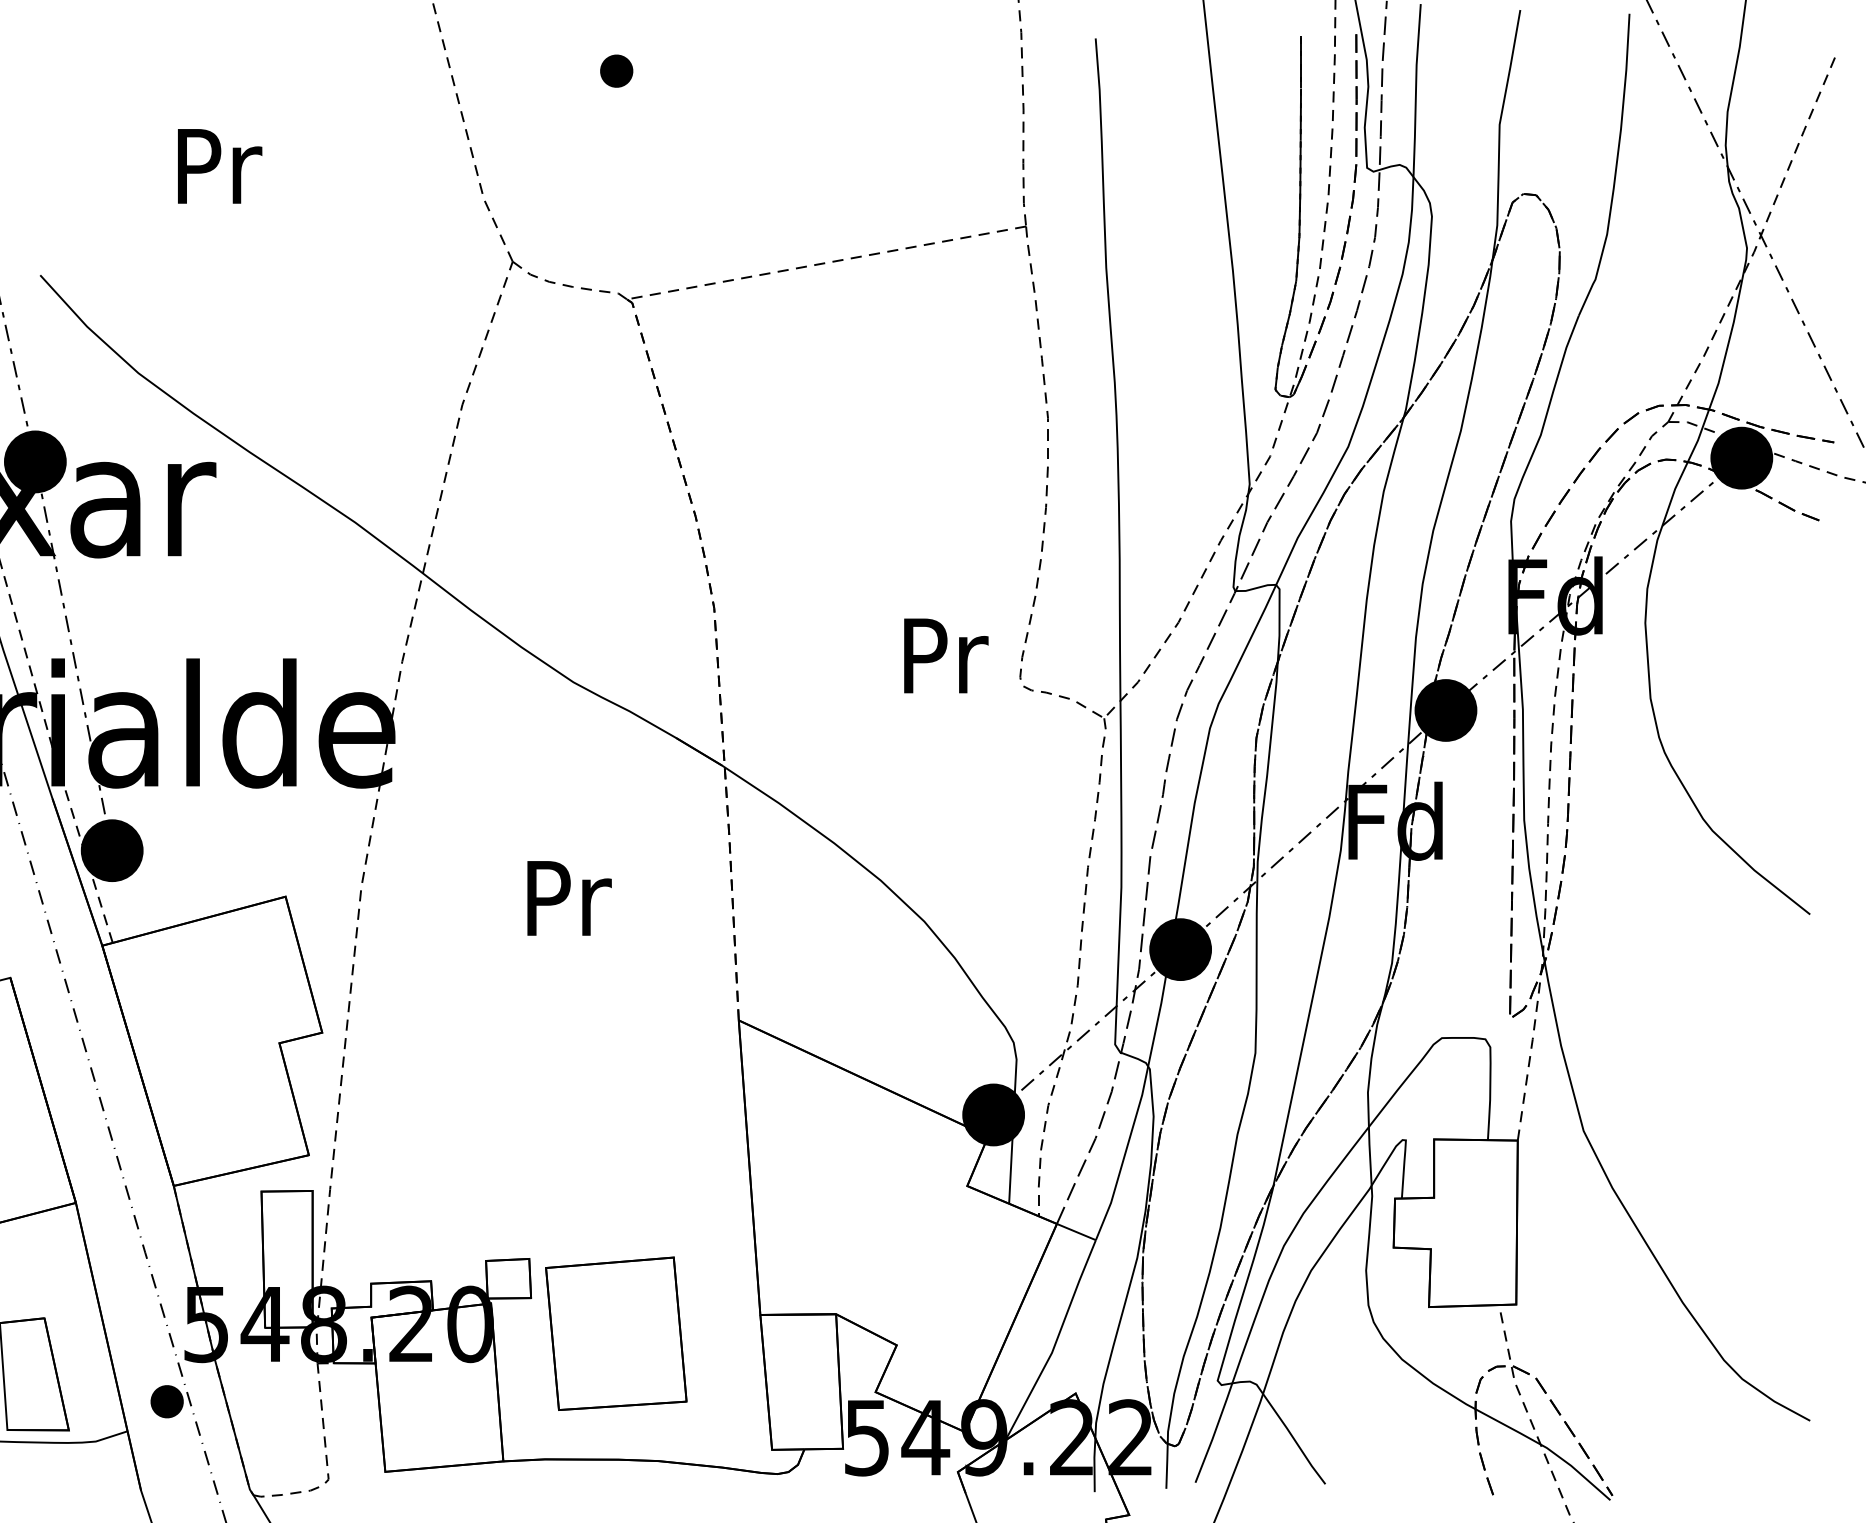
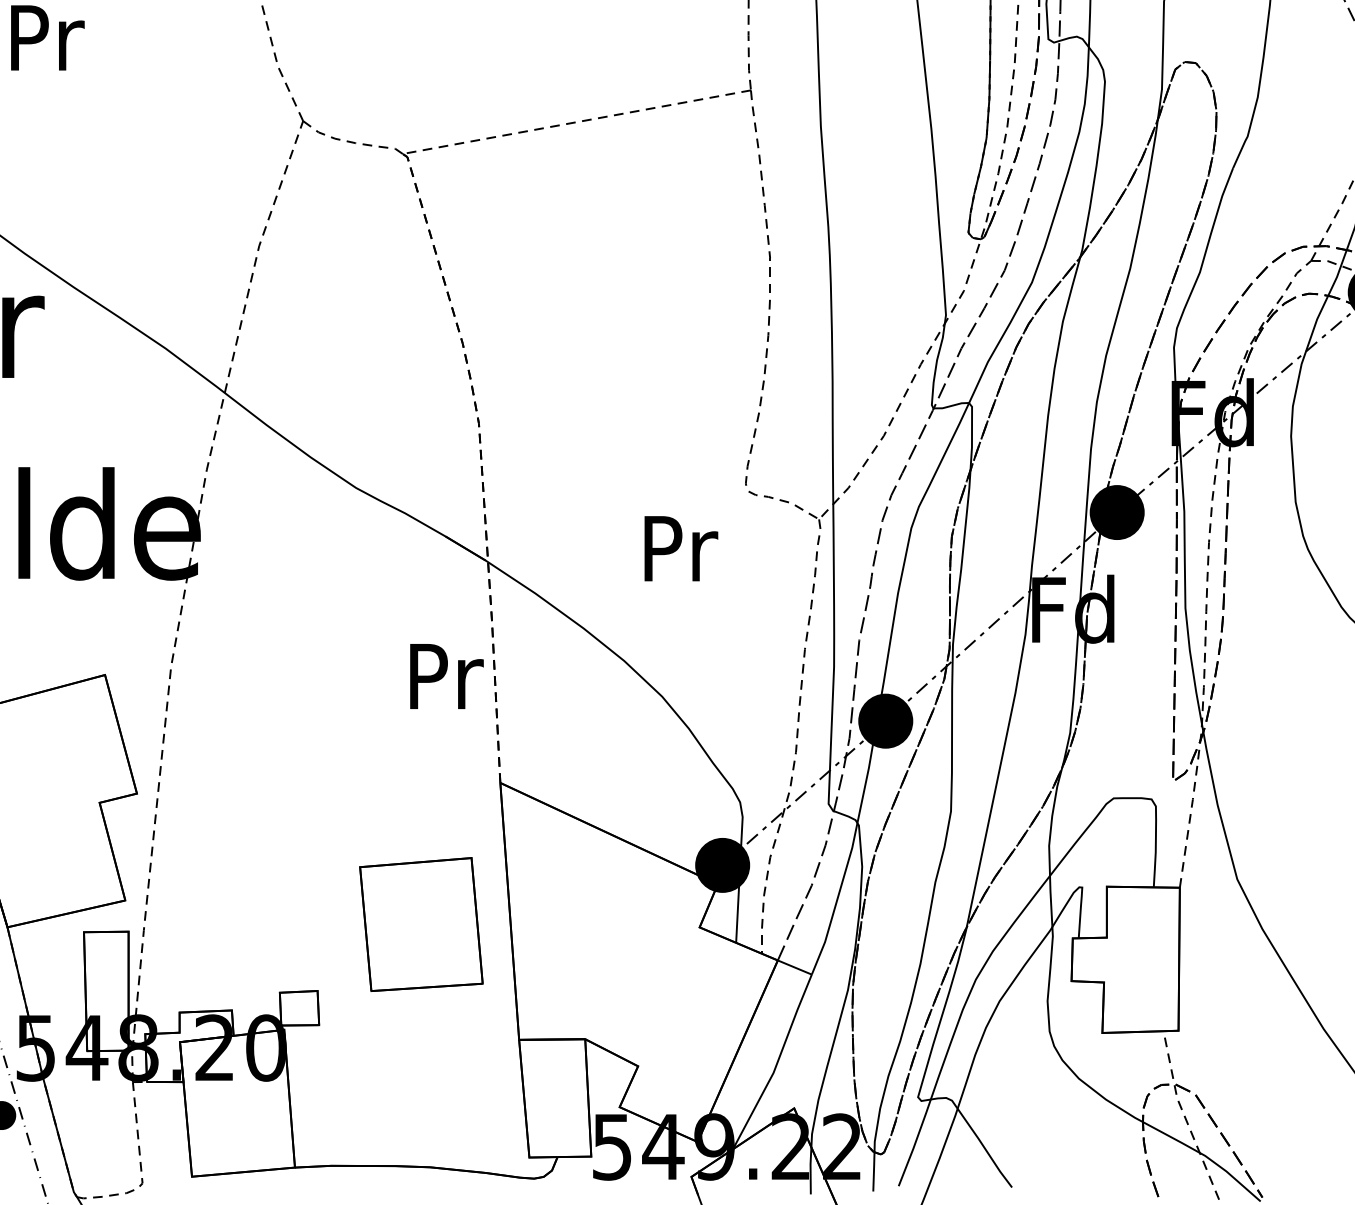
text: (946, 655) -> (681, 548), moved
text: (569, 898) -> (446, 676), moved
part: (616, 1333) -> (421, 924), moved

